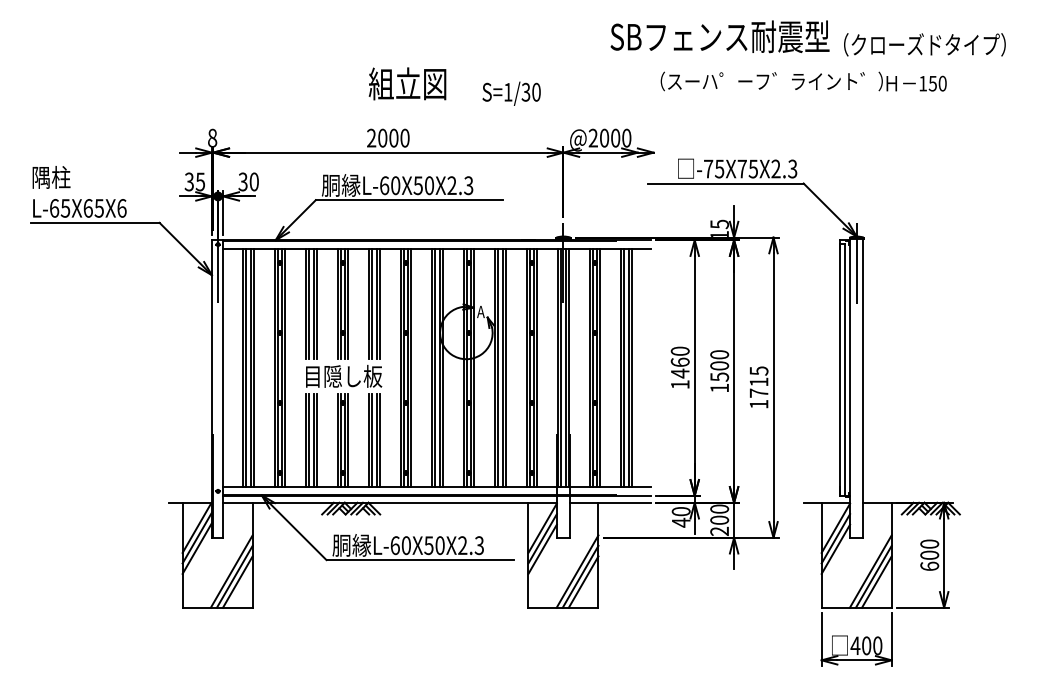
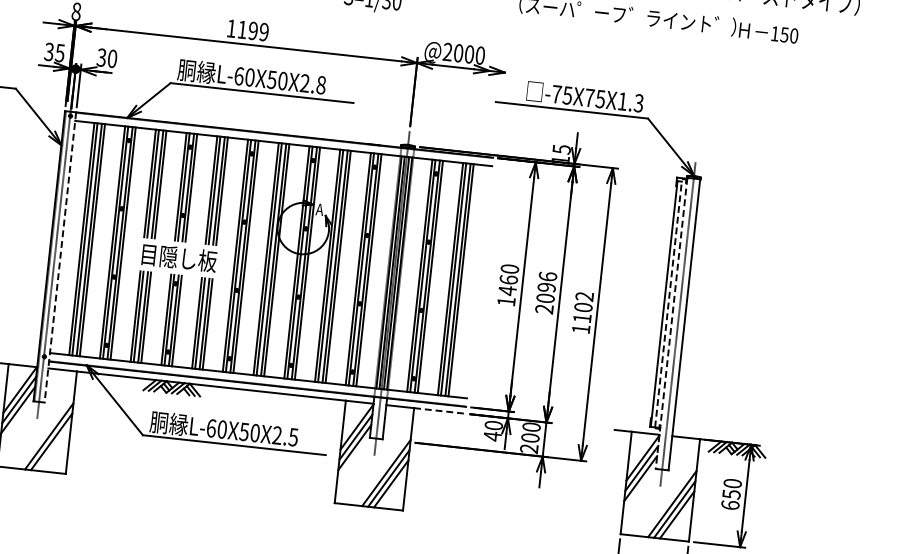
text: (388, 137) -> (248, 29), 2000 -> 1199
text: (775, 168) -> (622, 100), -75X75X2.3 -> -75X75X1.3
text: (468, 185) -> (321, 85), L-60X50X2.3 -> L-60X50X2.8
line: (844, 369) -> (668, 304), solid -> dashed
text: (719, 371) -> (546, 292), 1500 -> 2096
text: (758, 381) -> (583, 306), 1715 -> 1102
line: (223, 388) -> (60, 257), solid -> dashed
line: (850, 389) -> (671, 324), solid -> dashed
line: (625, 502) -> (440, 410), solid -> dashed
text: (479, 545) -> (293, 437), L-60X50X2.3 -> L-60X50X2.5
text: (929, 555) -> (731, 494), 600 -> 650
line: (237, 581) -> (53, 446), removed

